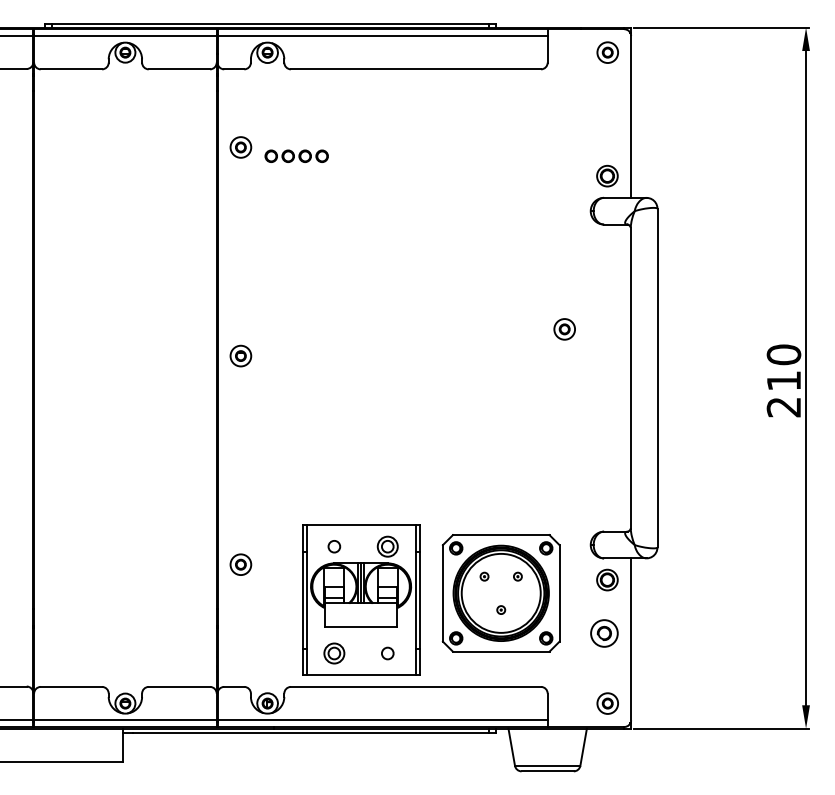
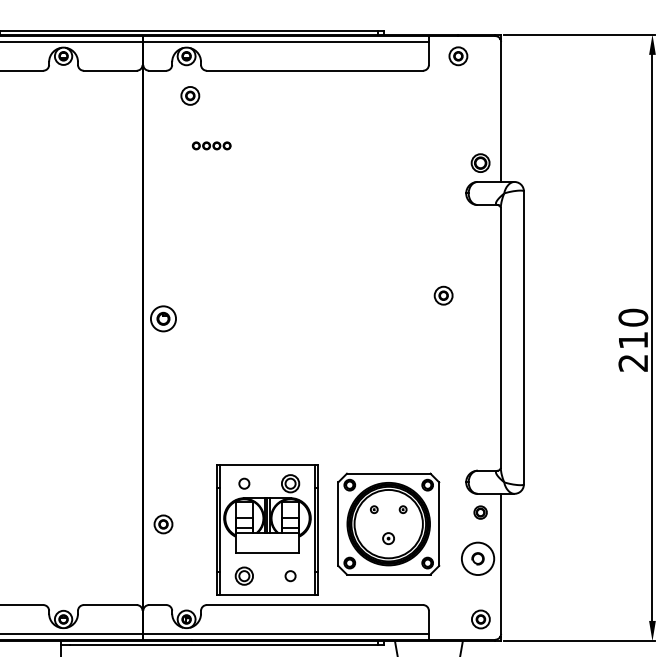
part: (607, 52) -> (458, 56), moved
part: (240, 147) -> (189, 95), moved
part: (296, 155) -> (211, 145), size x0.7
part: (240, 355) -> (163, 318), size x1.4
part: (240, 564) -> (163, 524), moved
part: (607, 579) -> (480, 512), size x0.7
part: (501, 609) -> (388, 538), size x1.6
circle: (604, 633) -> (478, 558), size x1.4

